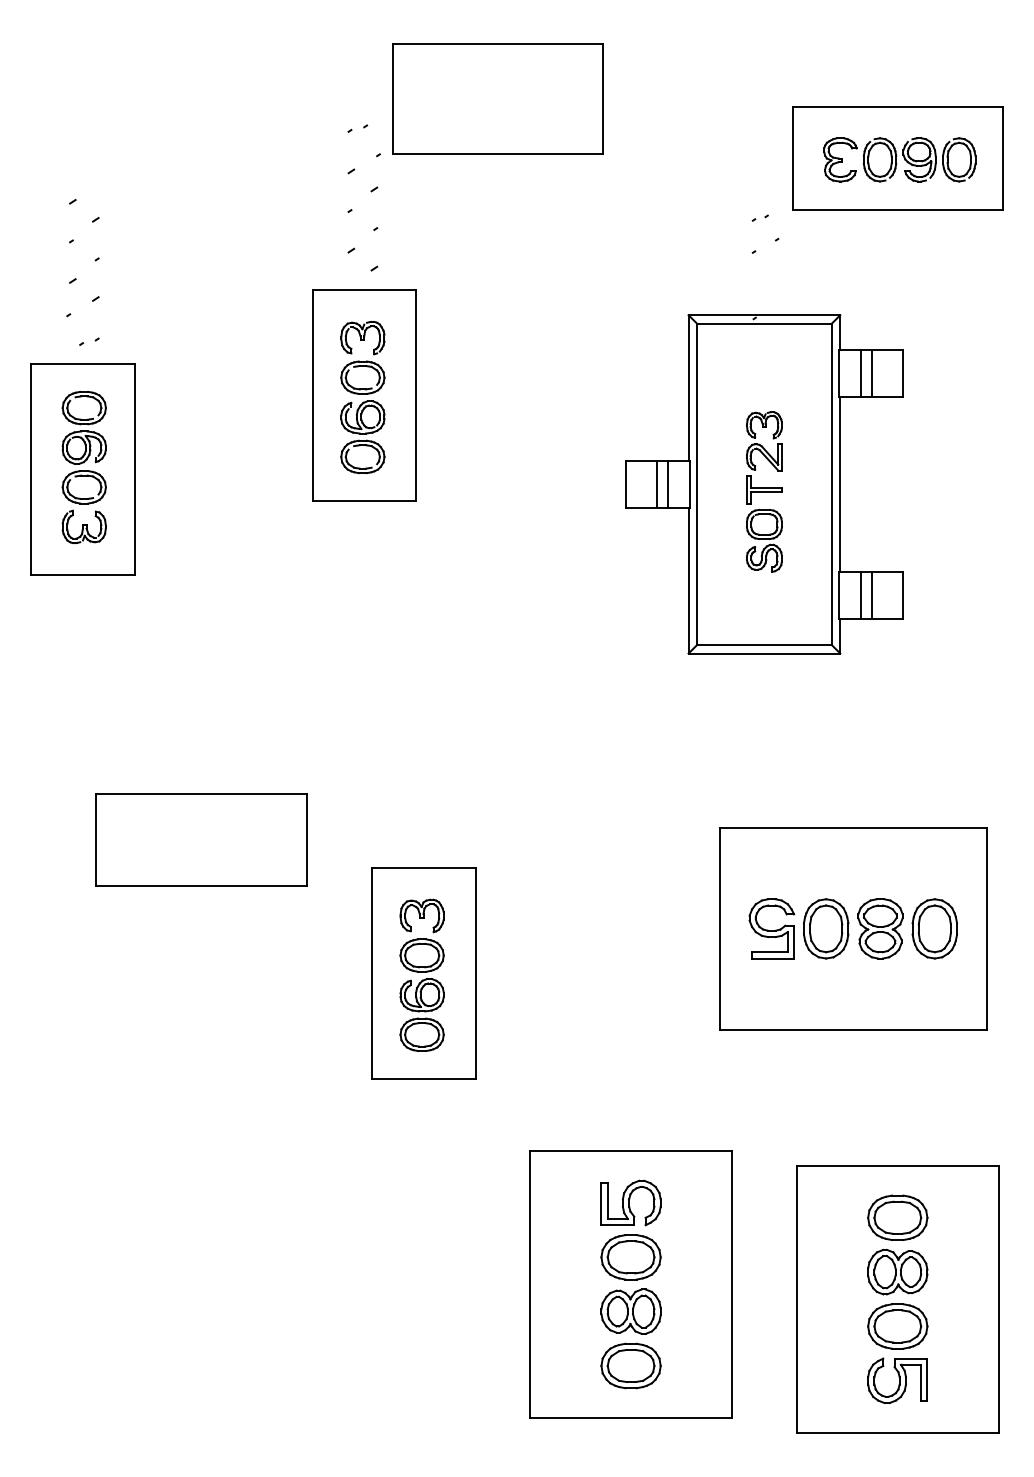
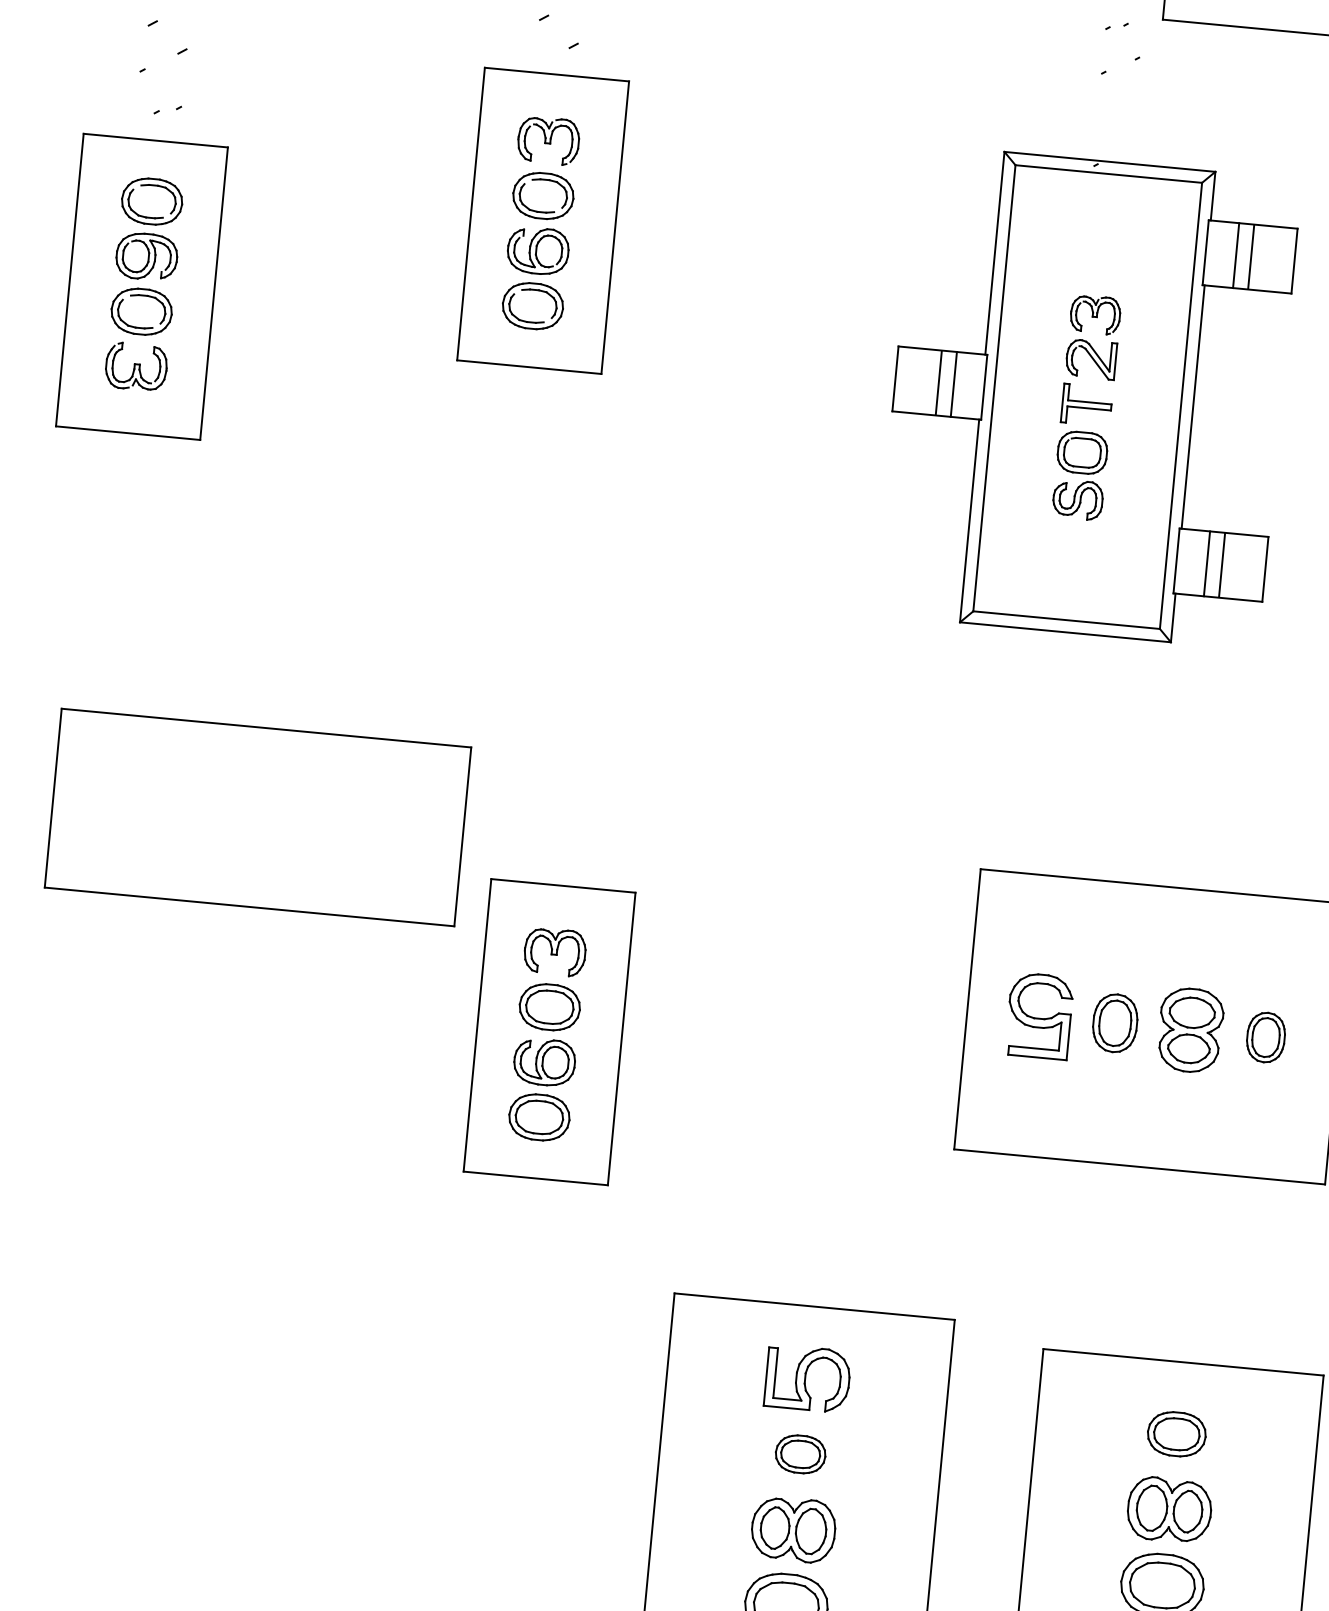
part: (201, 839) -> (258, 816), size x1.4
part: (826, 928) -> (1115, 1022), size x0.7
part: (934, 928) -> (1265, 1036), size x0.6
part: (897, 1217) -> (1176, 1433), size x0.7
part: (630, 1257) -> (799, 1454), size x0.6

